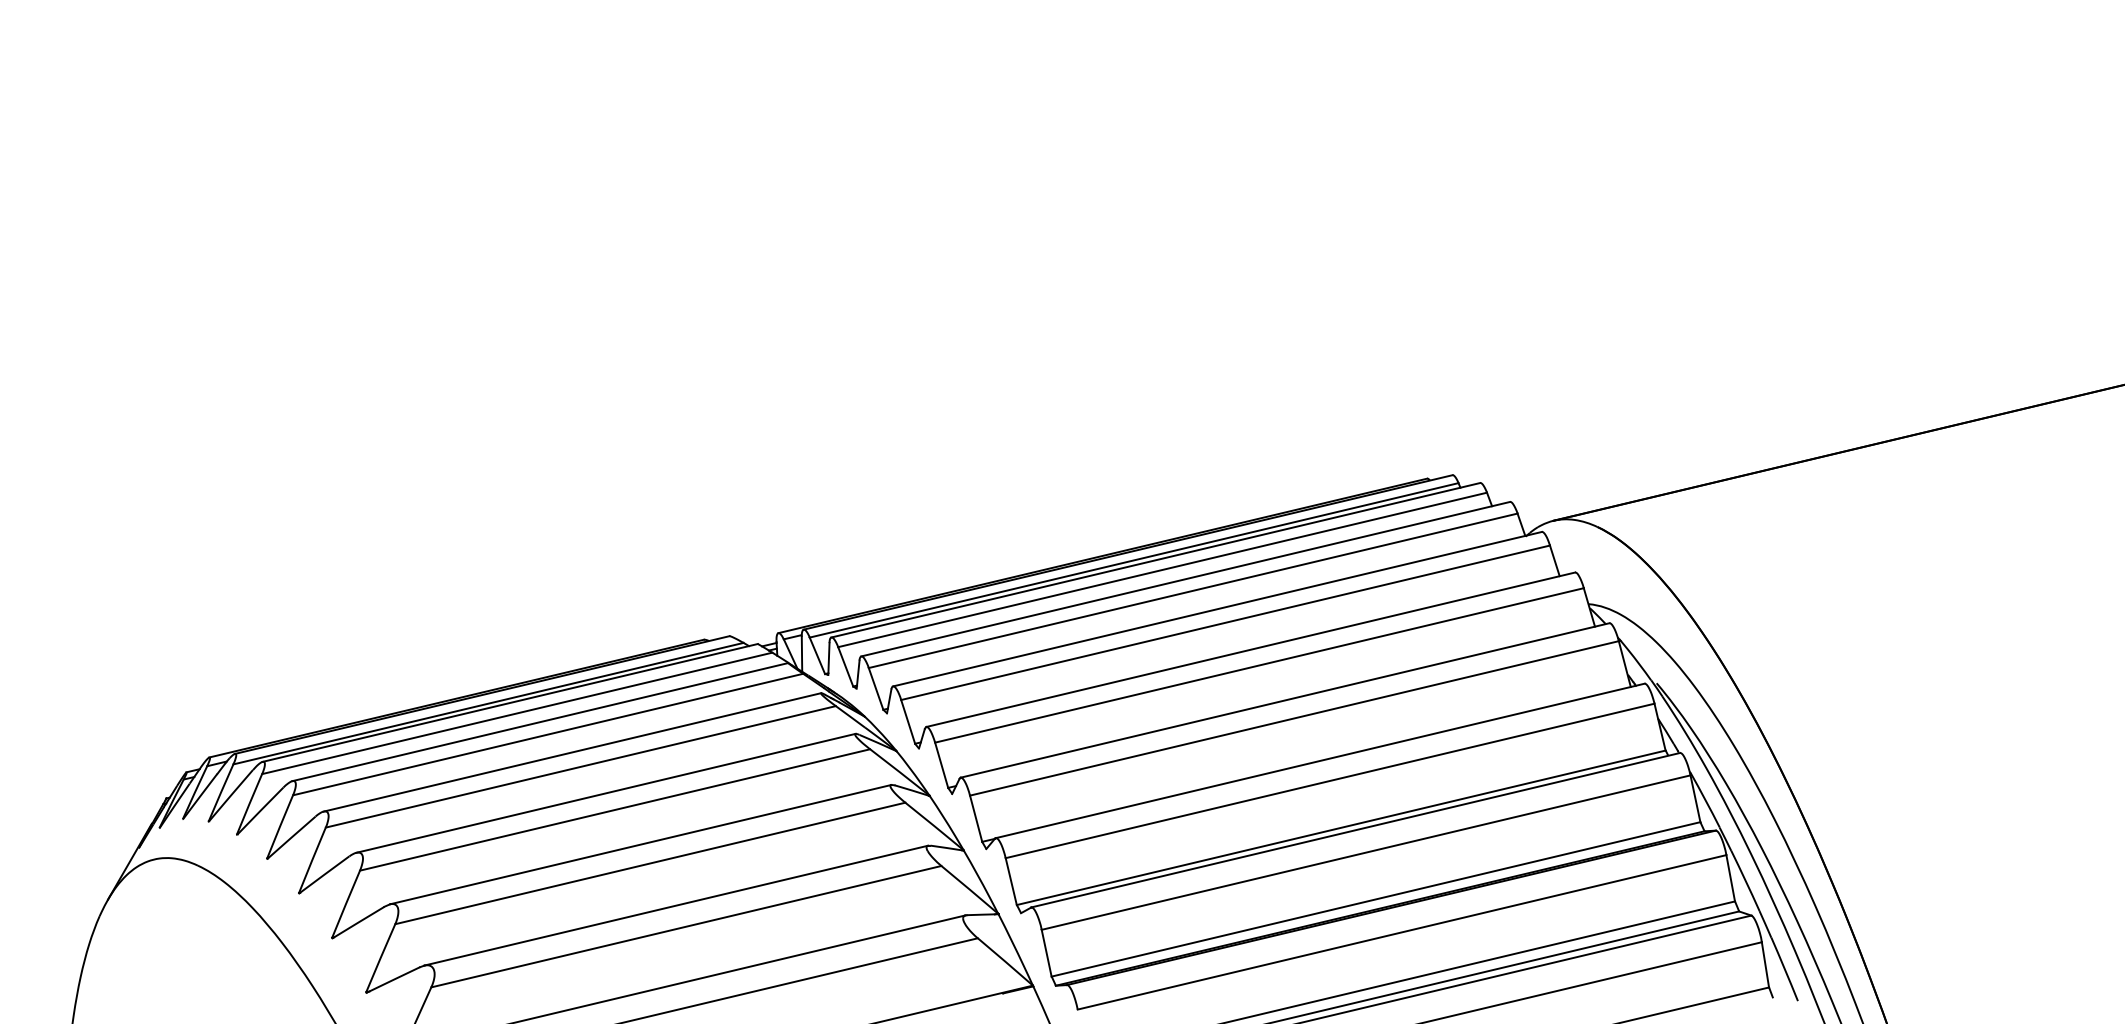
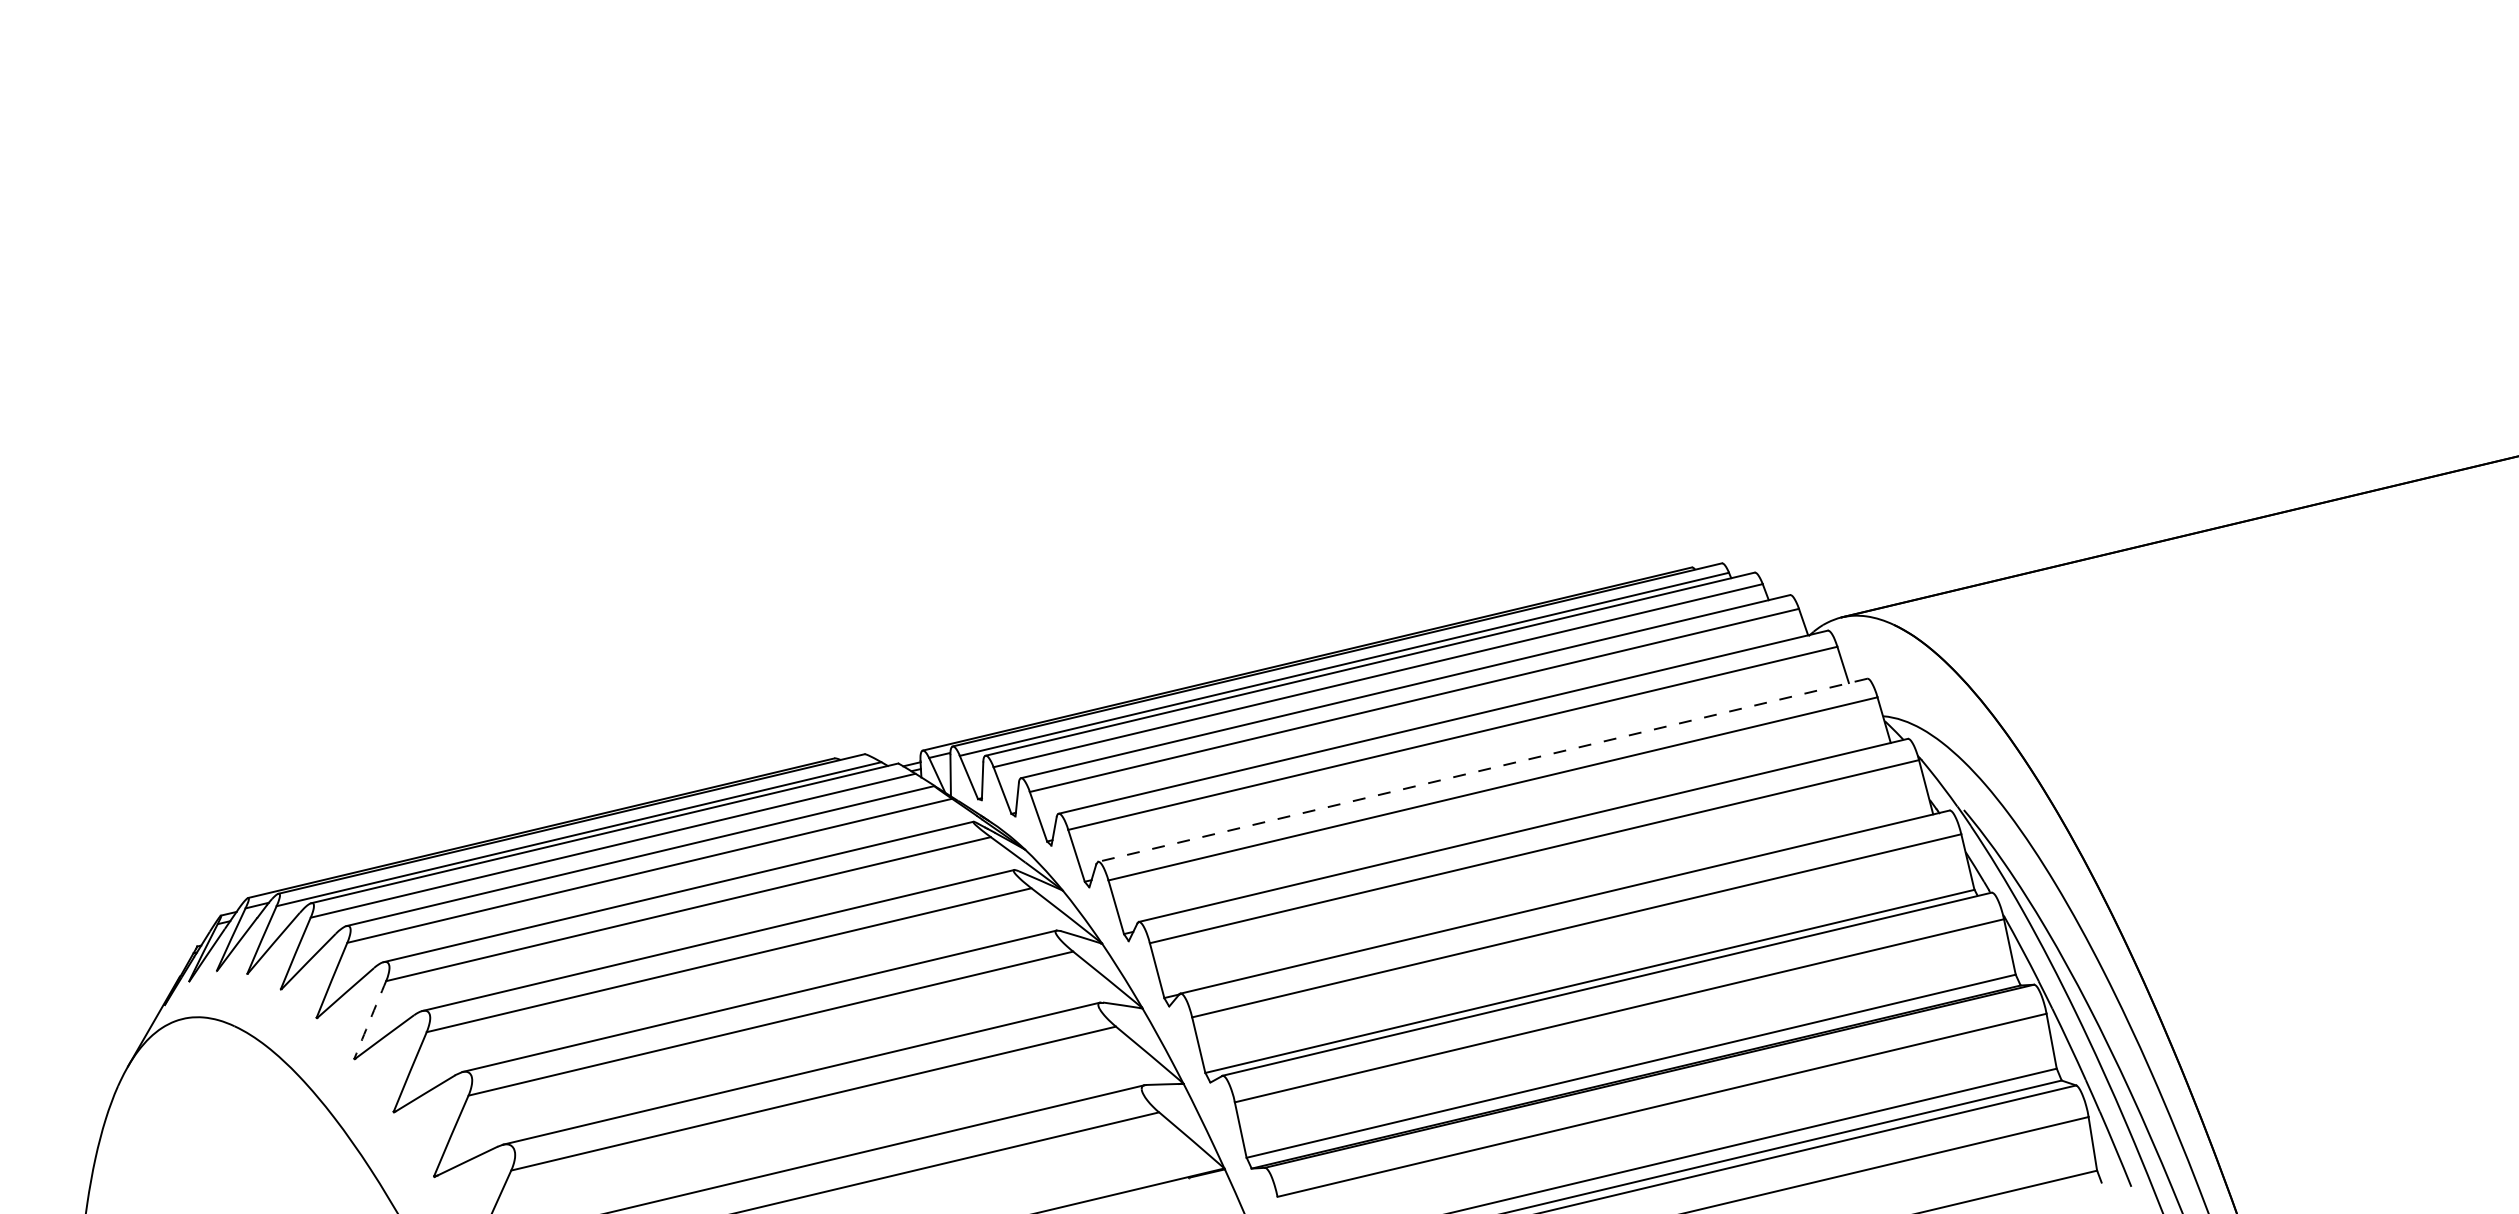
line: (1250, 649) -> (1482, 770), solid -> dashed
arc: (312, 860) -> (370, 1020), solid -> dashed

